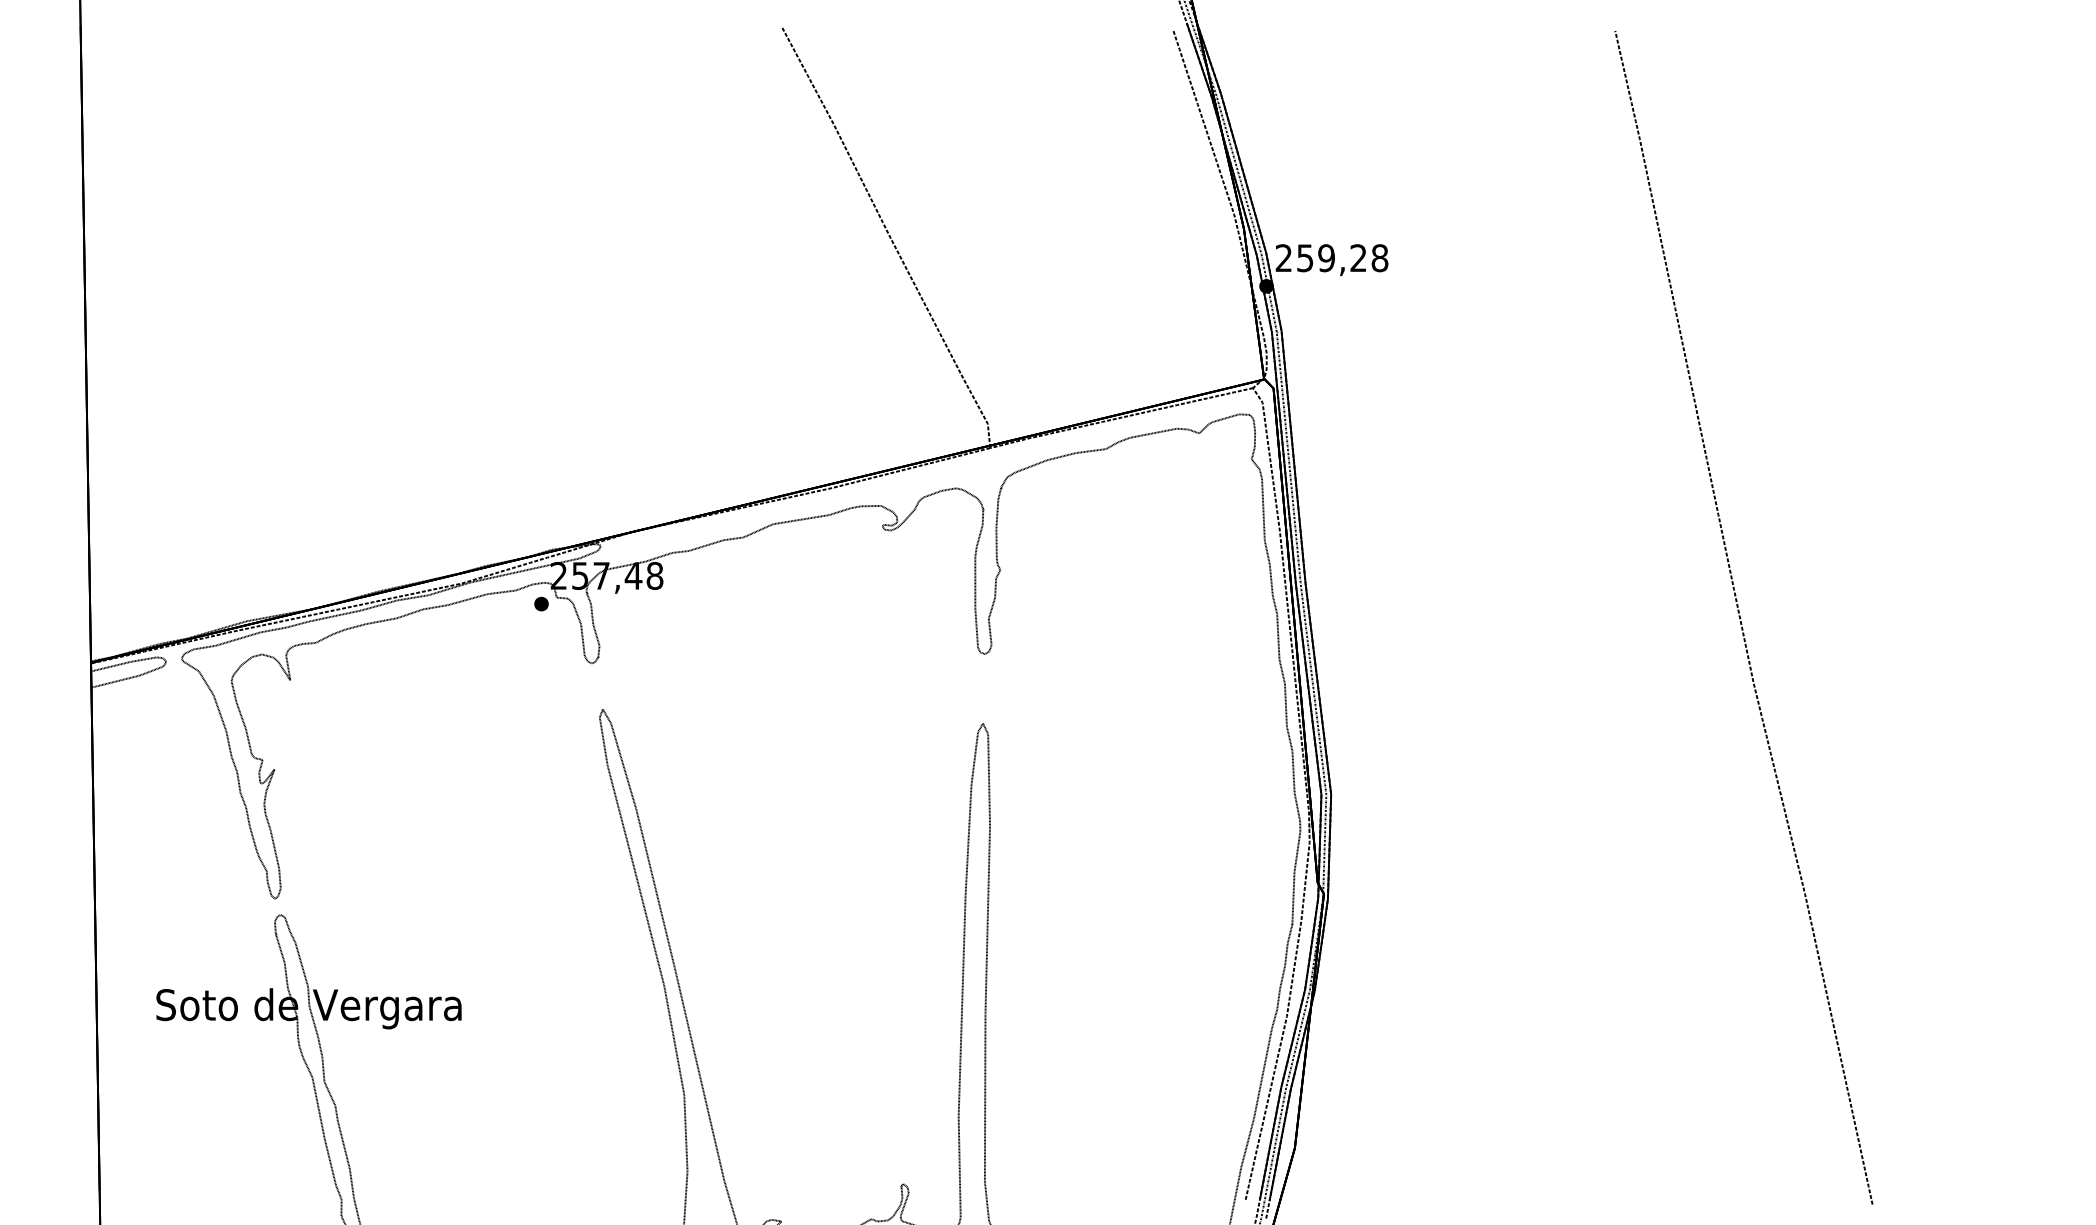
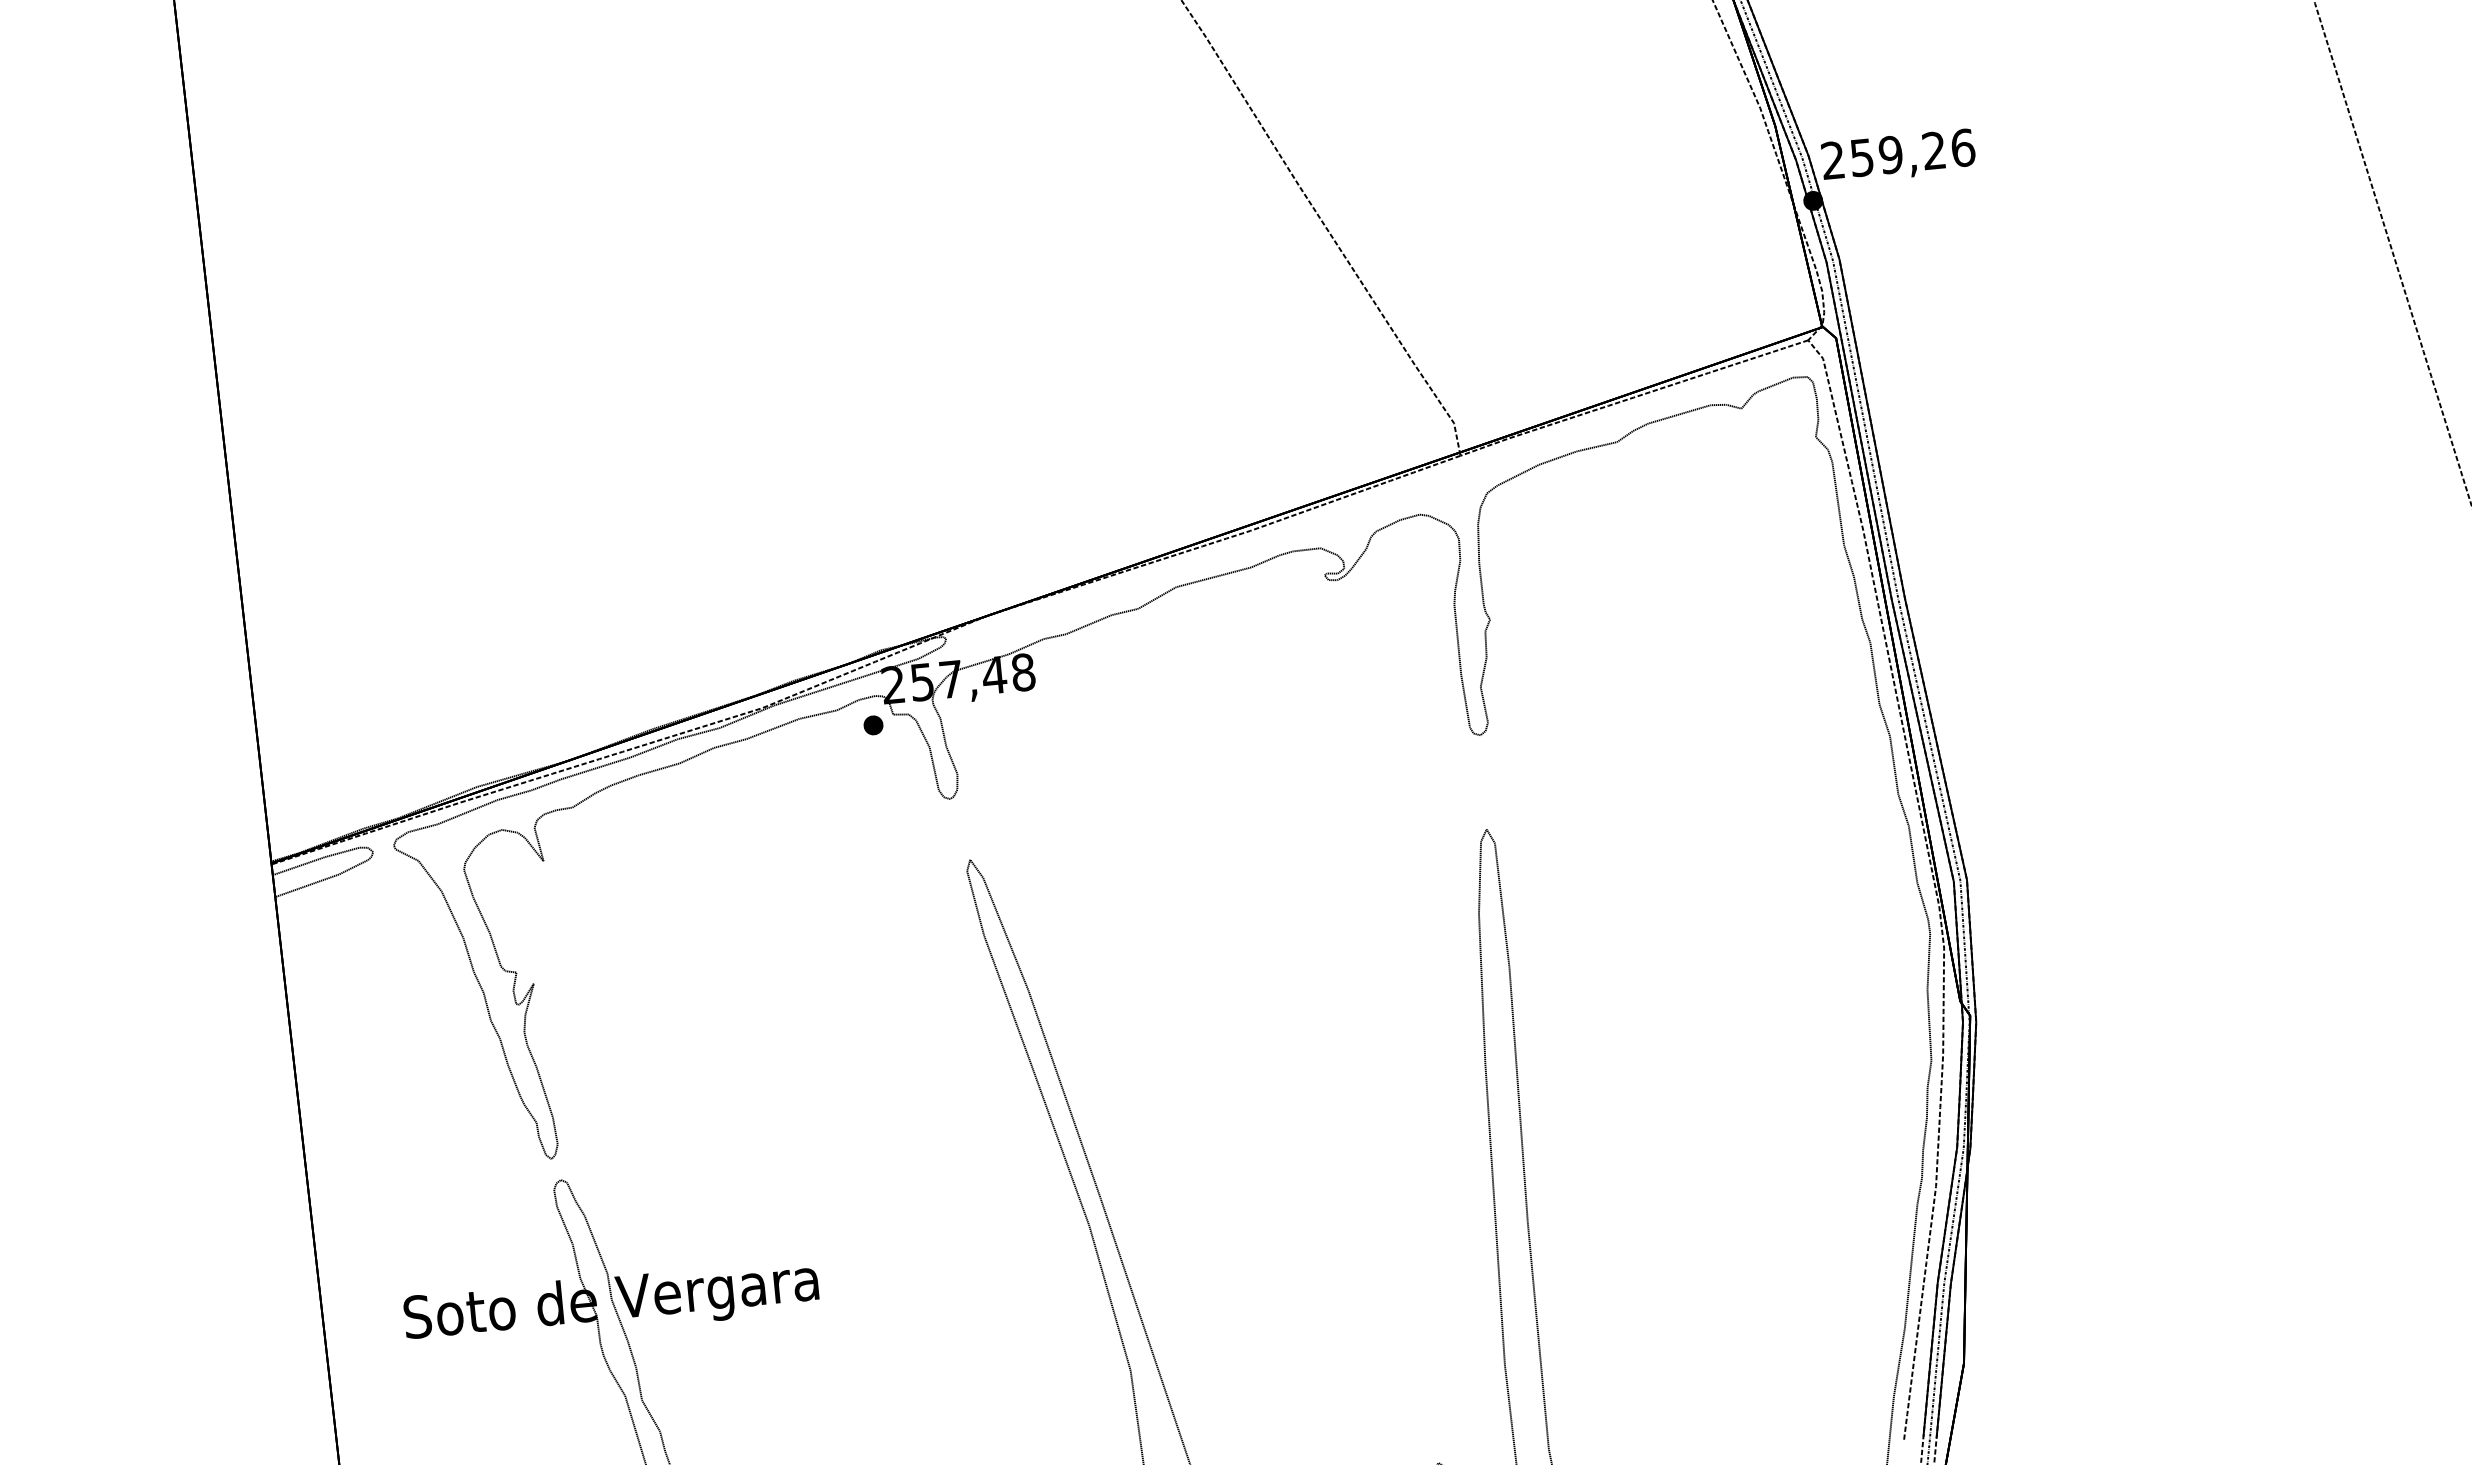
text: (1379, 258) -> (1962, 148), 259,28 -> 259,26

